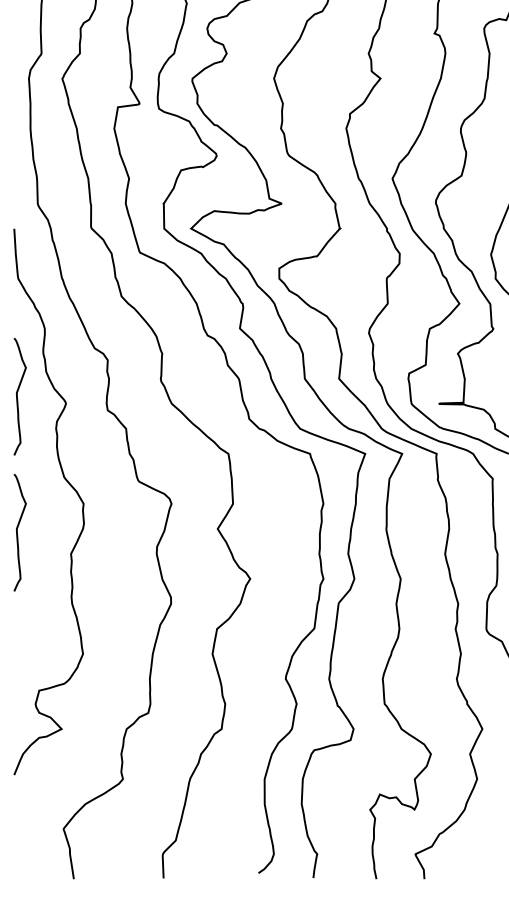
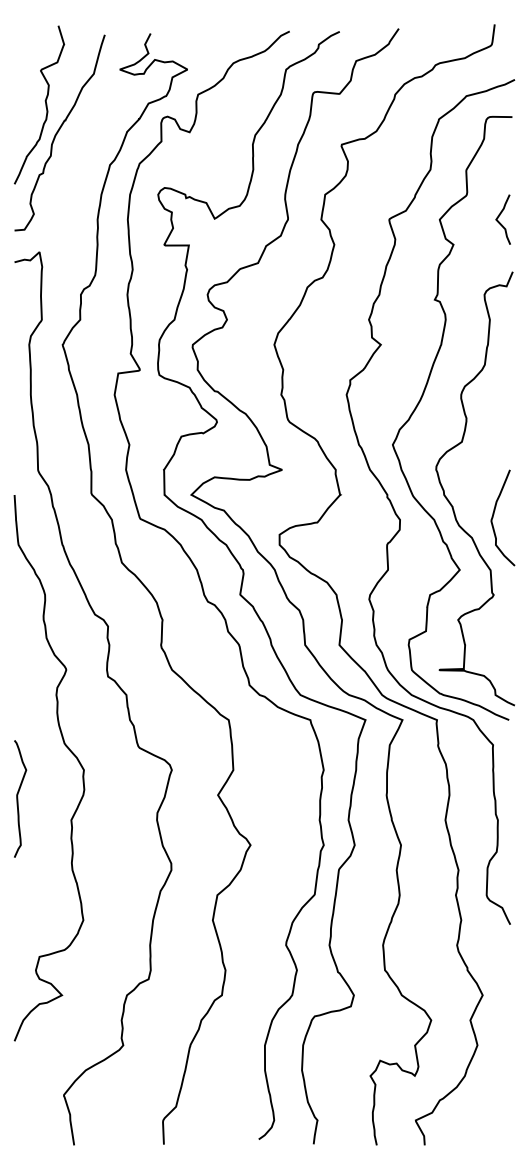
curve: (18, 396) -> (18, 662), removed

